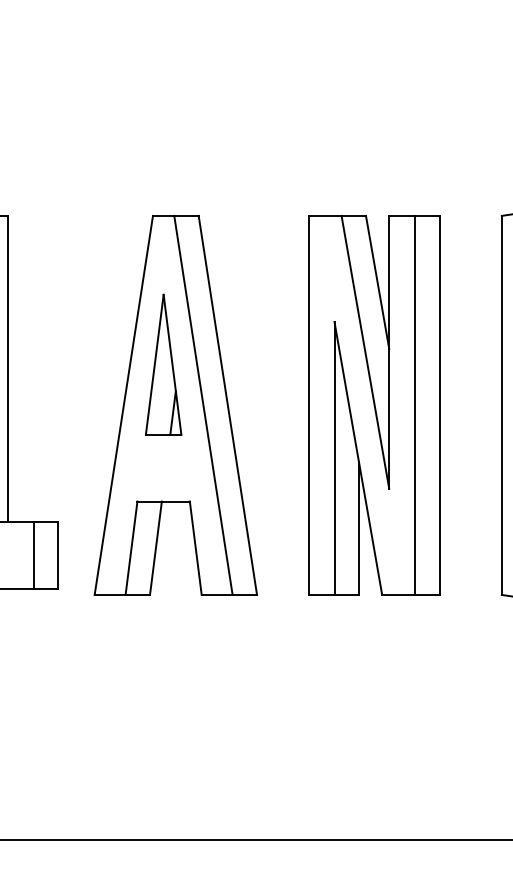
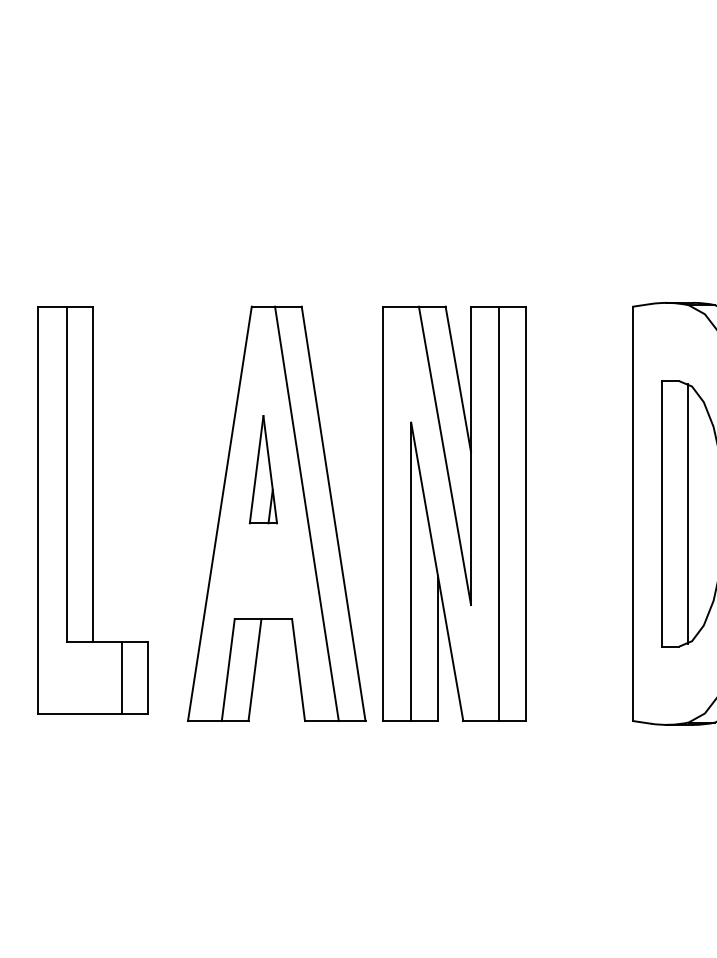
part: (163, 364) -> (263, 469), size x0.7
part: (374, 405) -> (454, 513), moved

